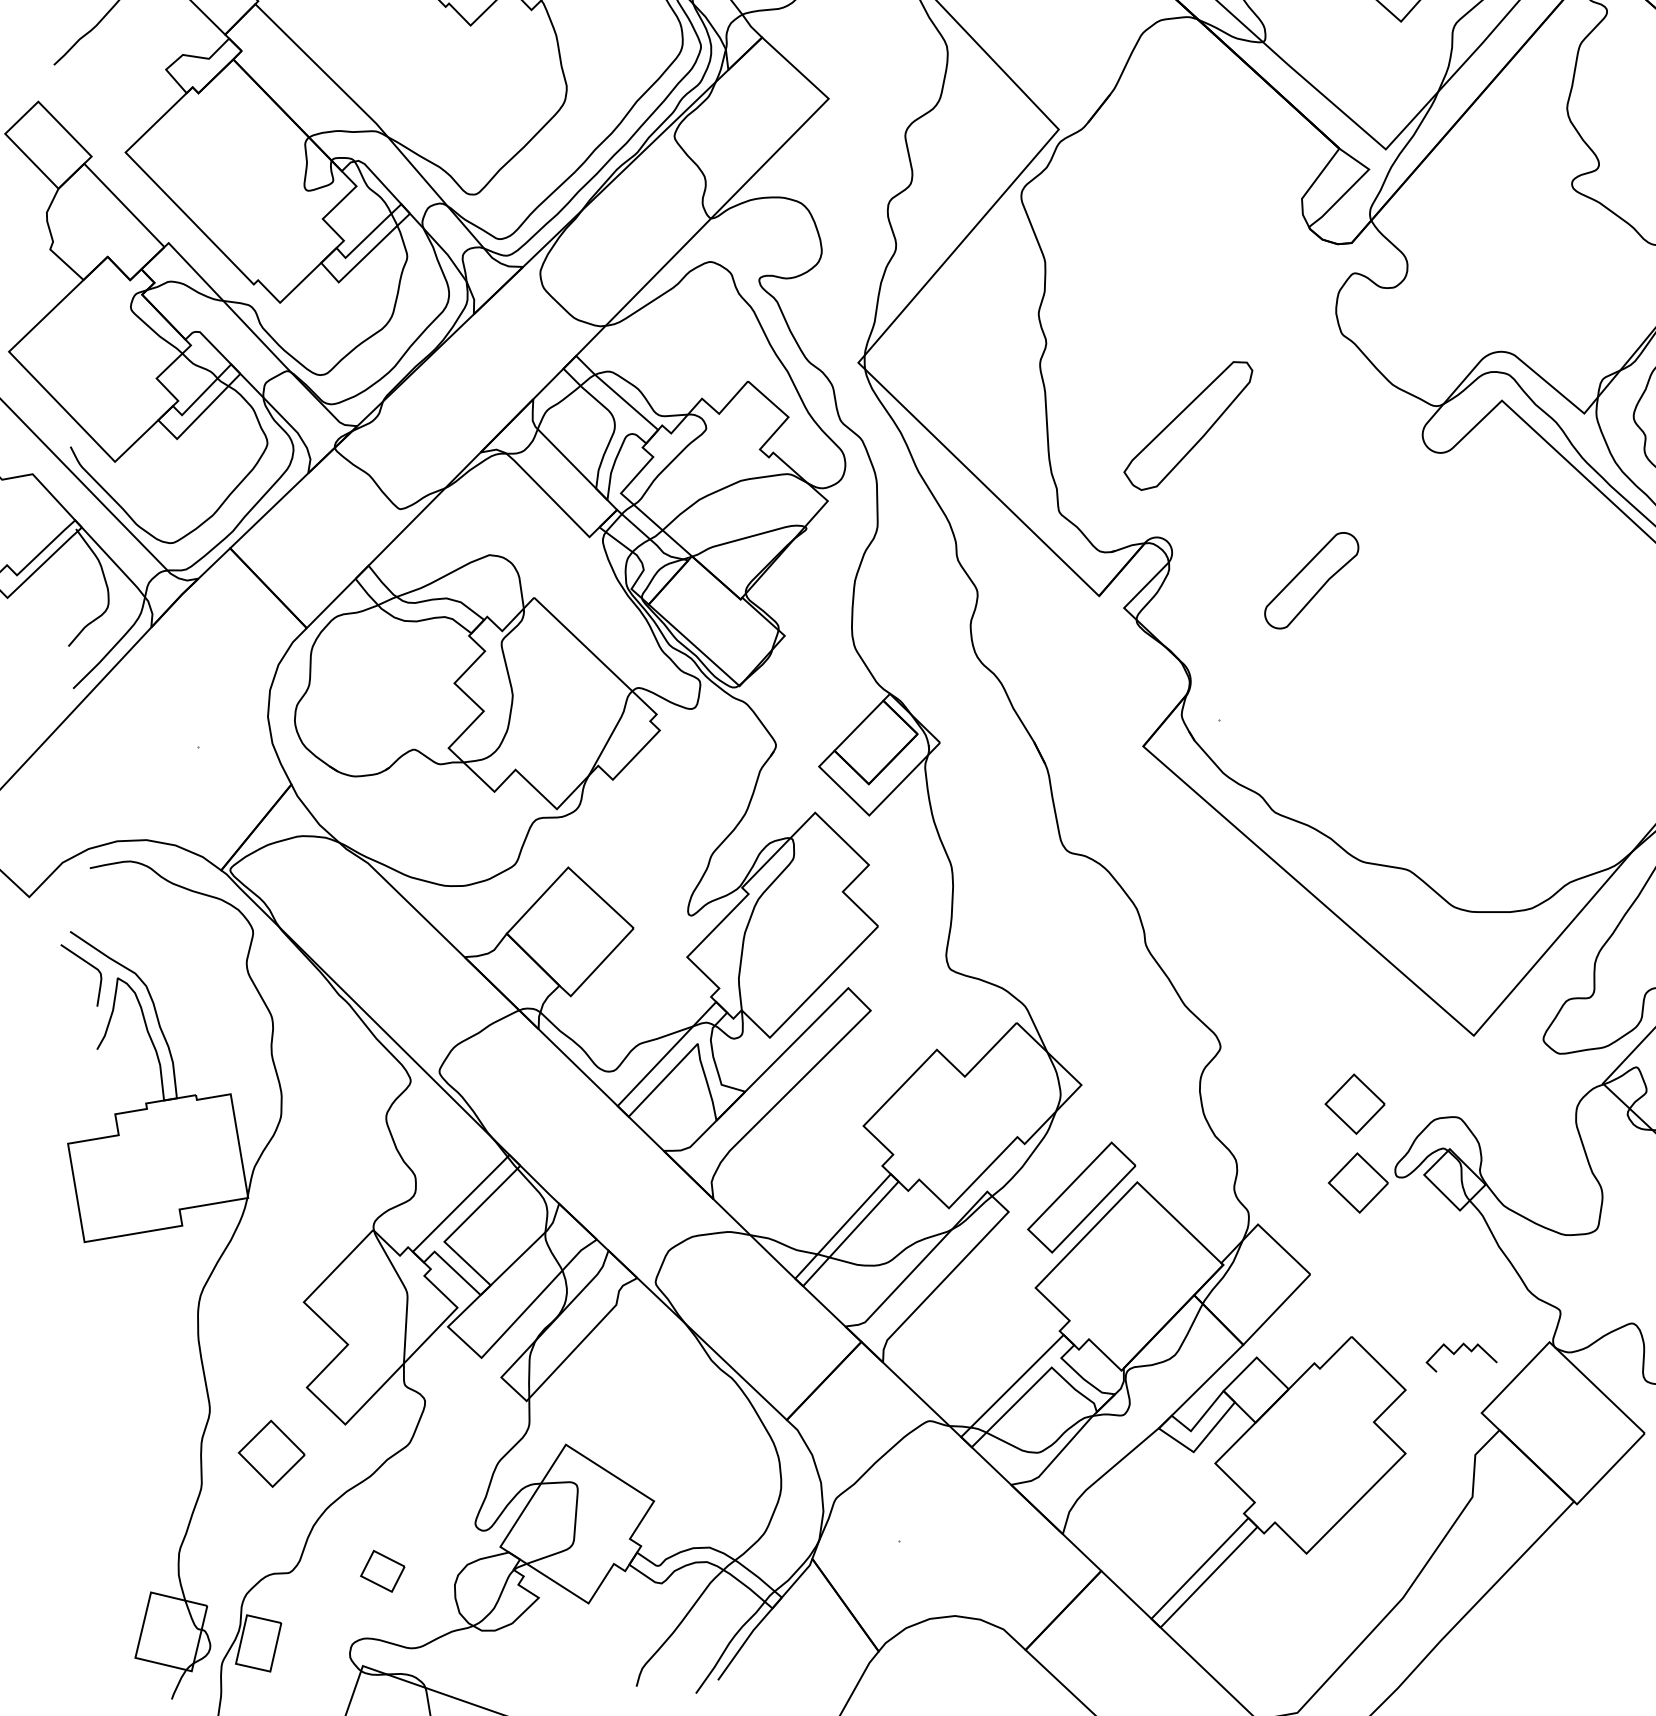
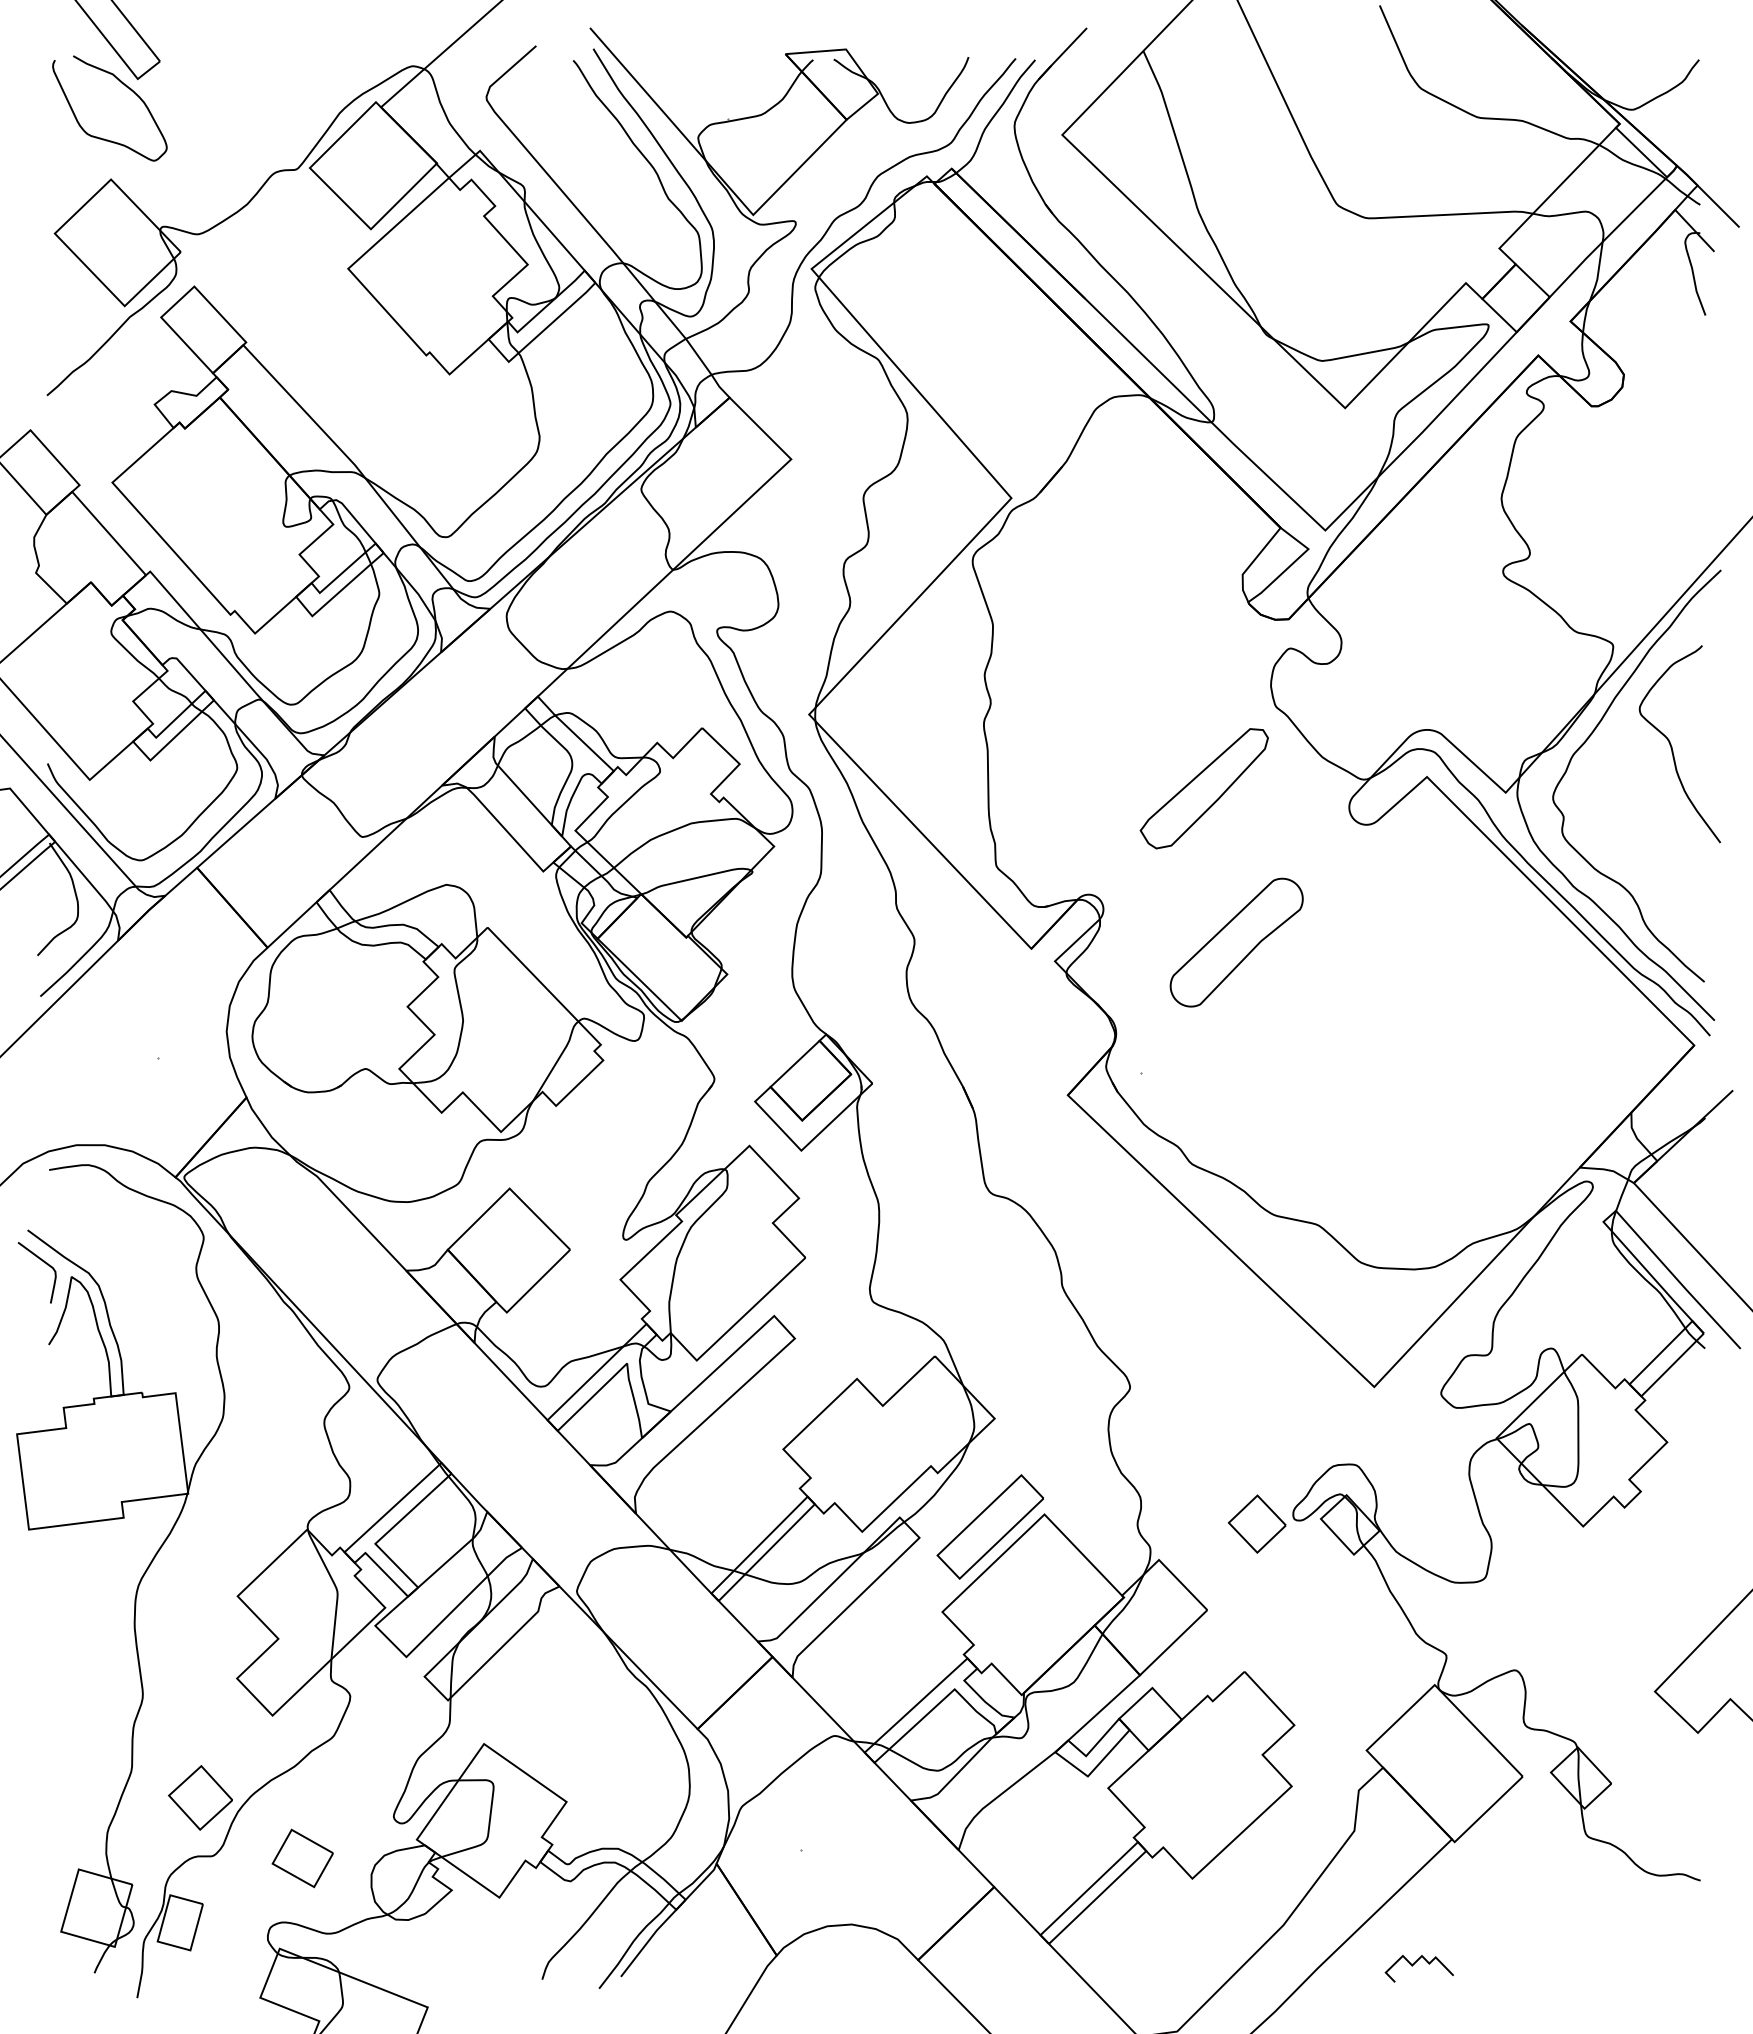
part: (1187, 425) -> (1203, 788), moved
part: (1311, 580) -> (1236, 942), size x1.43
part: (1354, 1103) -> (1256, 1447), removed
curve: (1456, 1352) -> (1414, 1964), moved
part: (271, 1453) -> (200, 1797), moved
part: (382, 1571) -> (302, 1858), size x1.43

